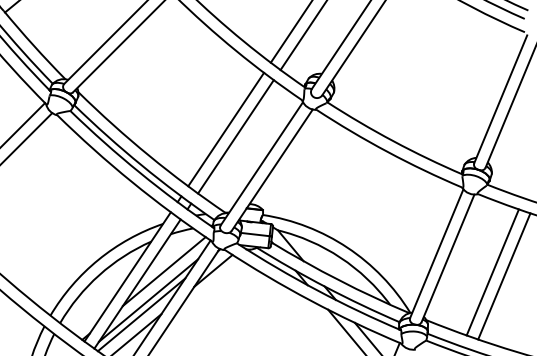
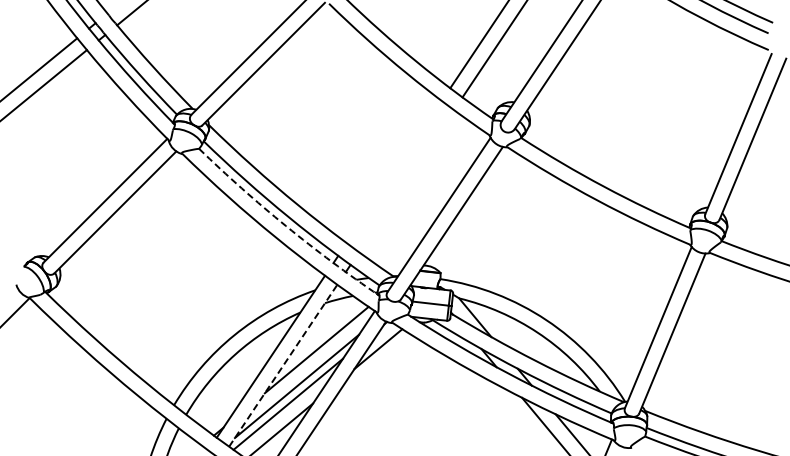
line: (225, 129) -> (393, 171), removed
line: (235, 137) -> (406, 181), removed
arc: (140, 173) -> (286, 226), solid -> dashed
line: (492, 272) -> (728, 351), removed
line: (503, 276) -> (742, 356), removed
line: (137, 283) -> (283, 365), solid -> dashed

